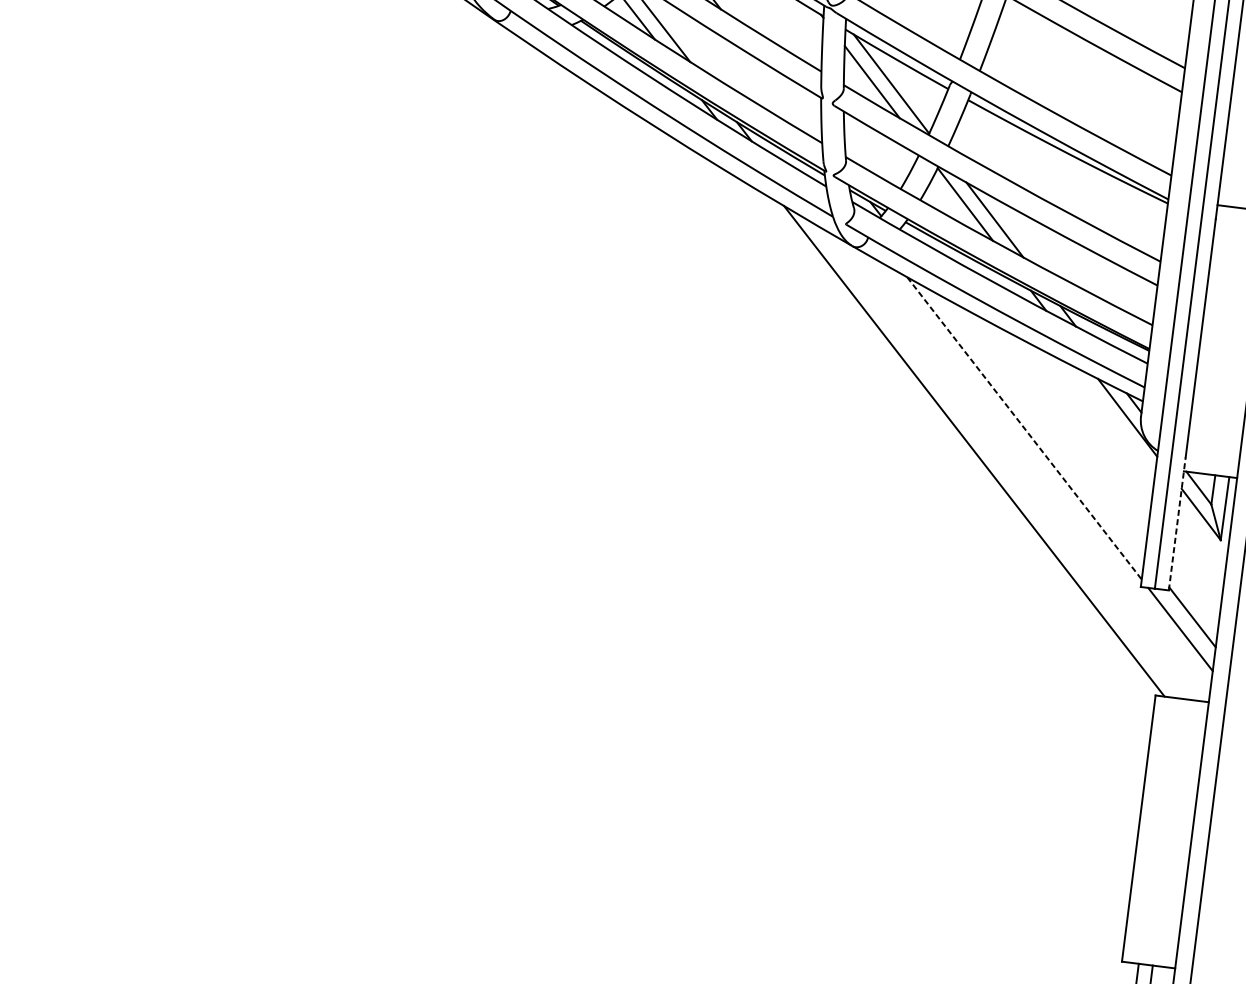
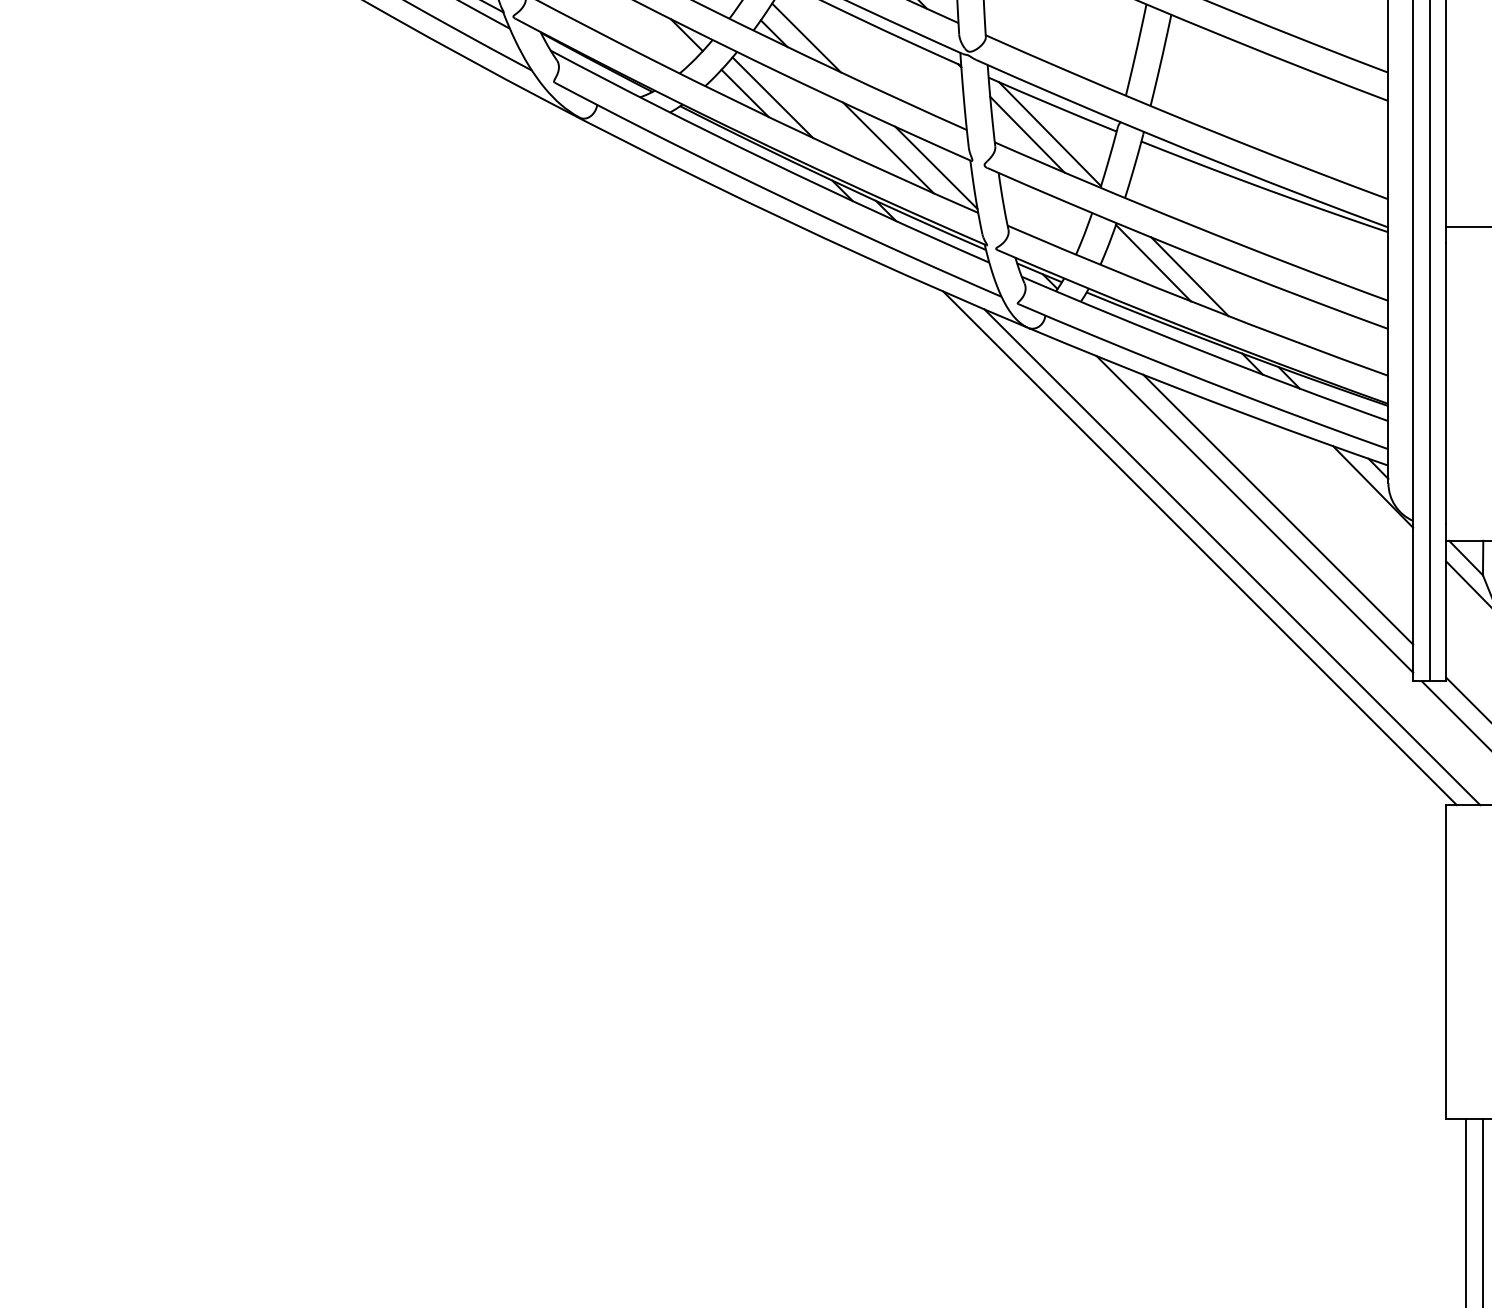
line: (753, 78) -> (888, 147), added
line: (791, 100) -> (936, 167), added
line: (1045, 426) -> (1278, 509), added
line: (1024, 428) -> (1254, 514), dashed -> solid
line: (1000, 462) -> (1232, 557), added
line: (1177, 523) -> (1446, 602), dashed -> solid

